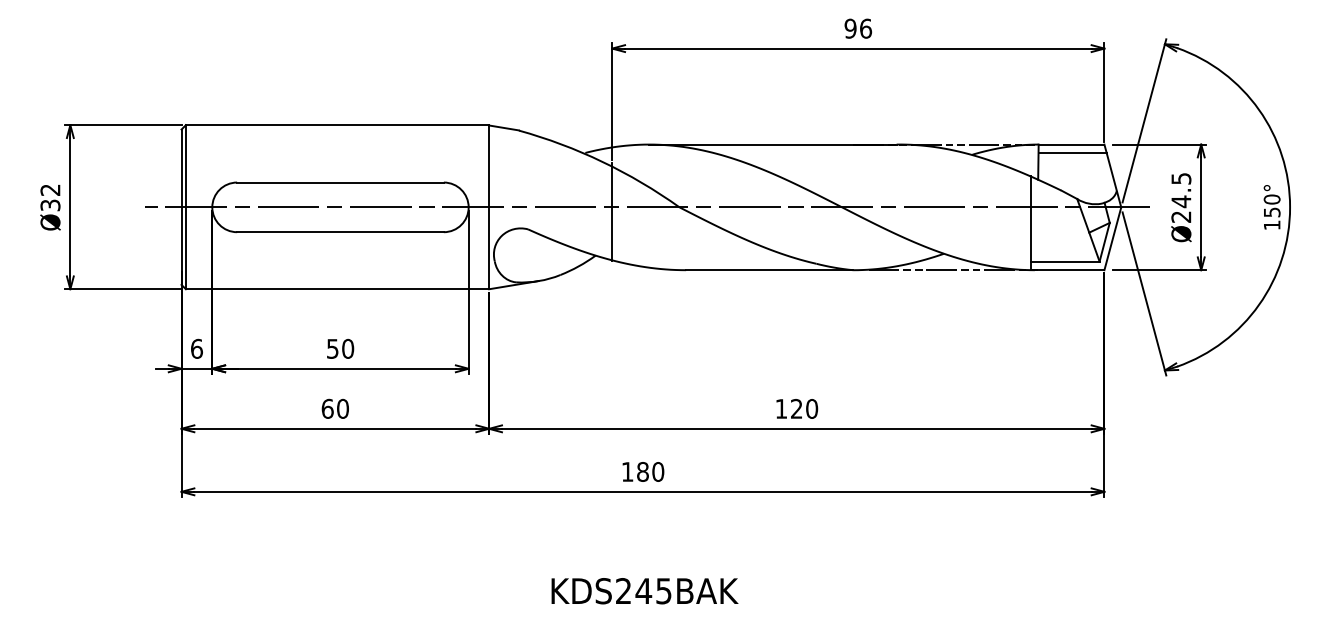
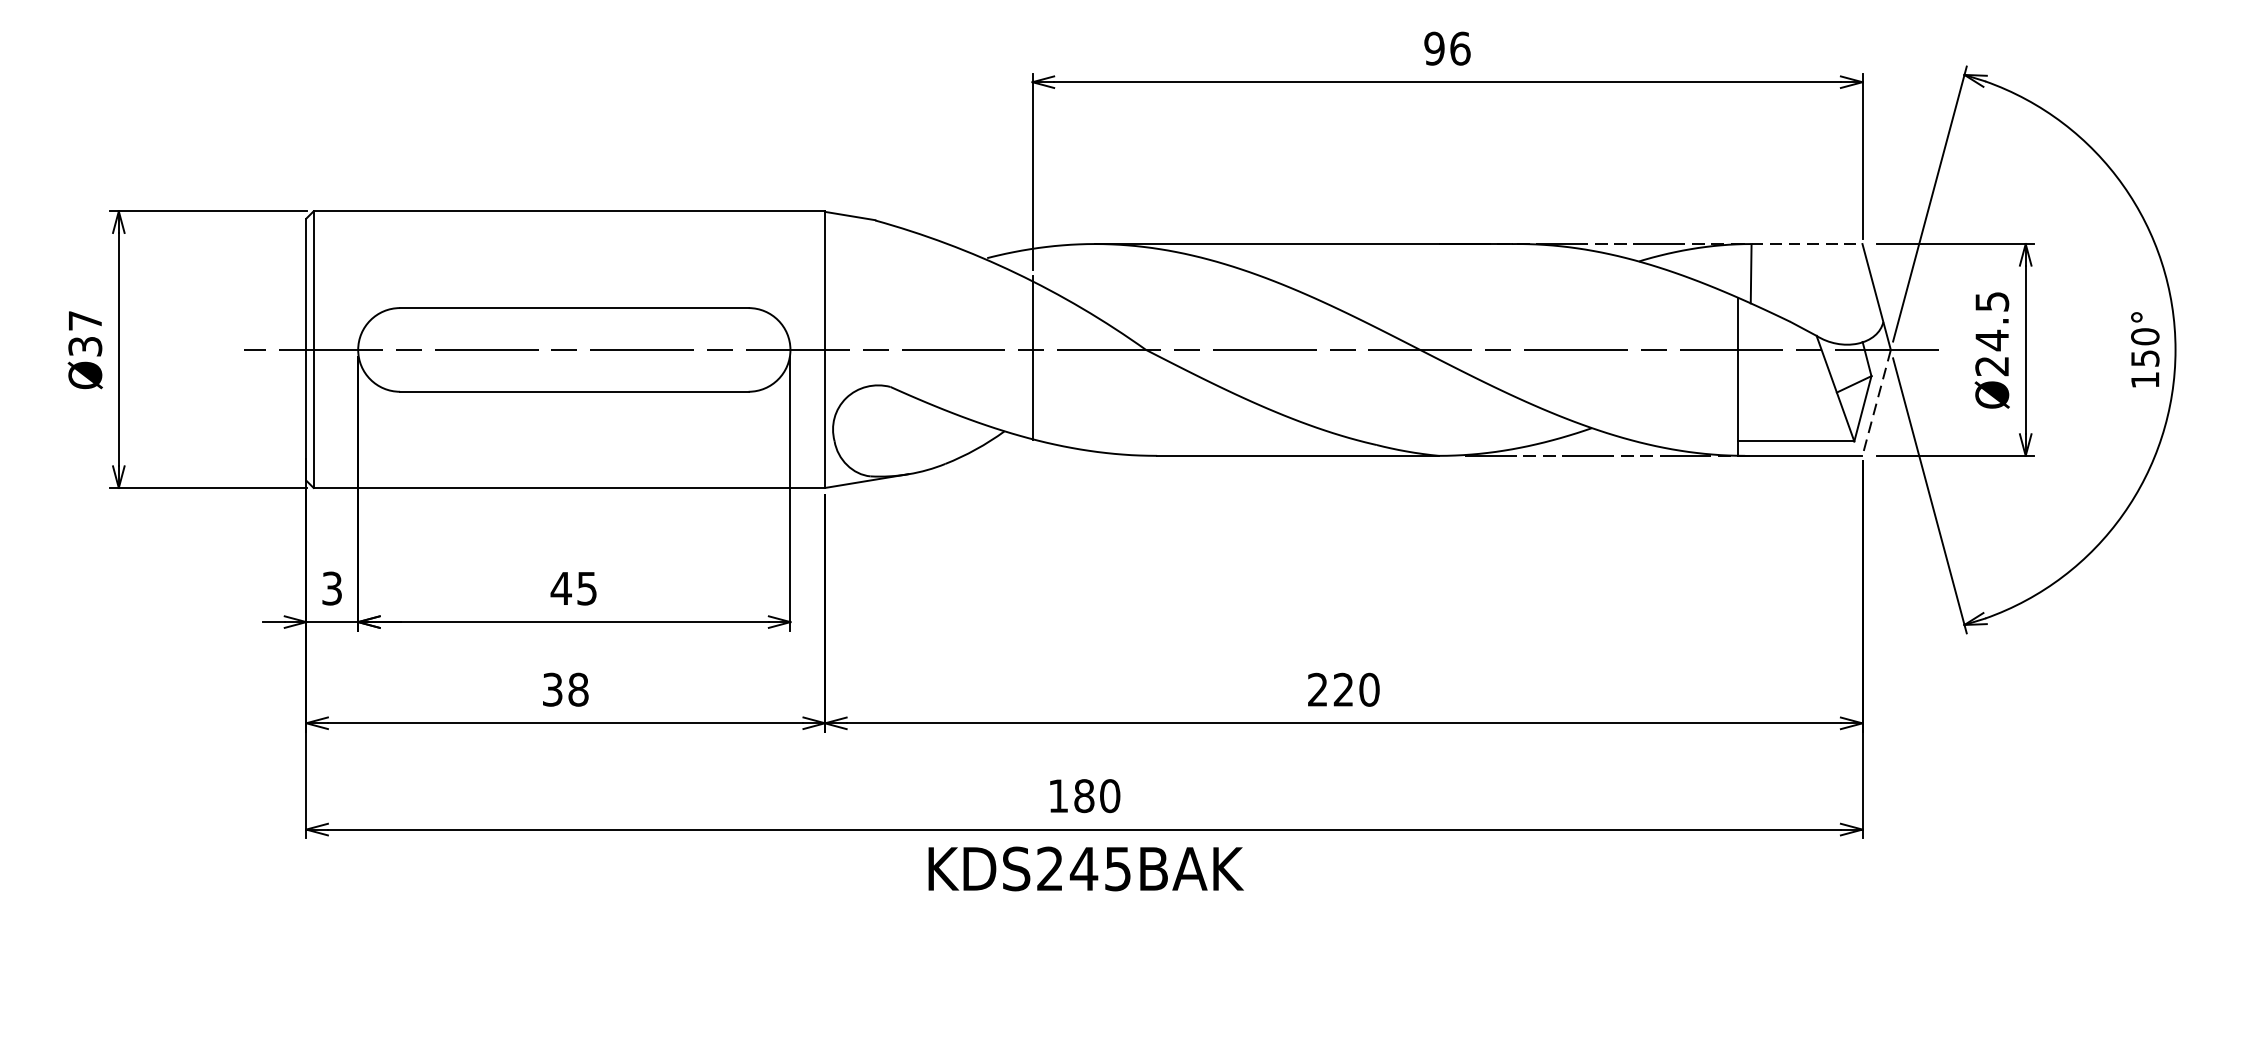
line: (1071, 144) -> (1806, 243), solid -> dashed
line: (1072, 152) -> (1808, 257), removed
text: (50, 189) -> (85, 319), Ø32 -> Ø37
line: (1112, 238) -> (1876, 402), solid -> dashed
text: (196, 348) -> (331, 587), 6 -> 3
text: (340, 348) -> (574, 587), 50 -> 45
text: (334, 408) -> (564, 689), 60 -> 38
text: (780, 408) -> (1316, 689), 120 -> 220
text: (644, 591) -> (1085, 869), moved

